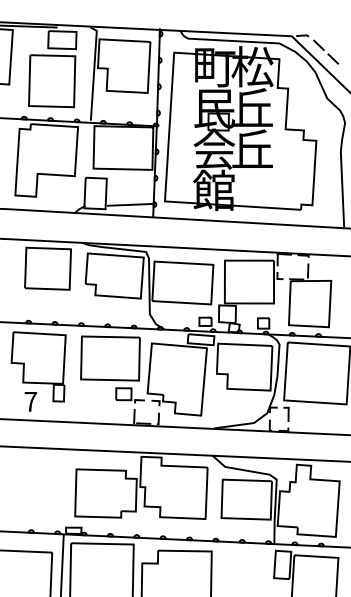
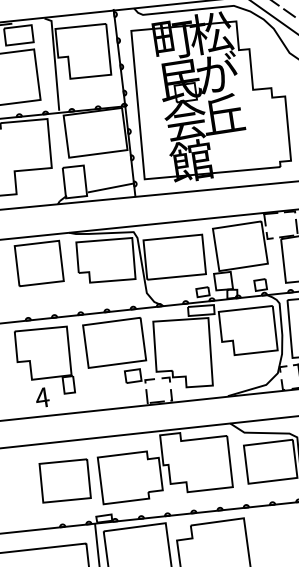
text: (253, 106) -> (217, 72), 丘 -> が
text: (30, 401) -> (42, 397), 7 -> 4
part: (40, 487) -> (64, 480), added

